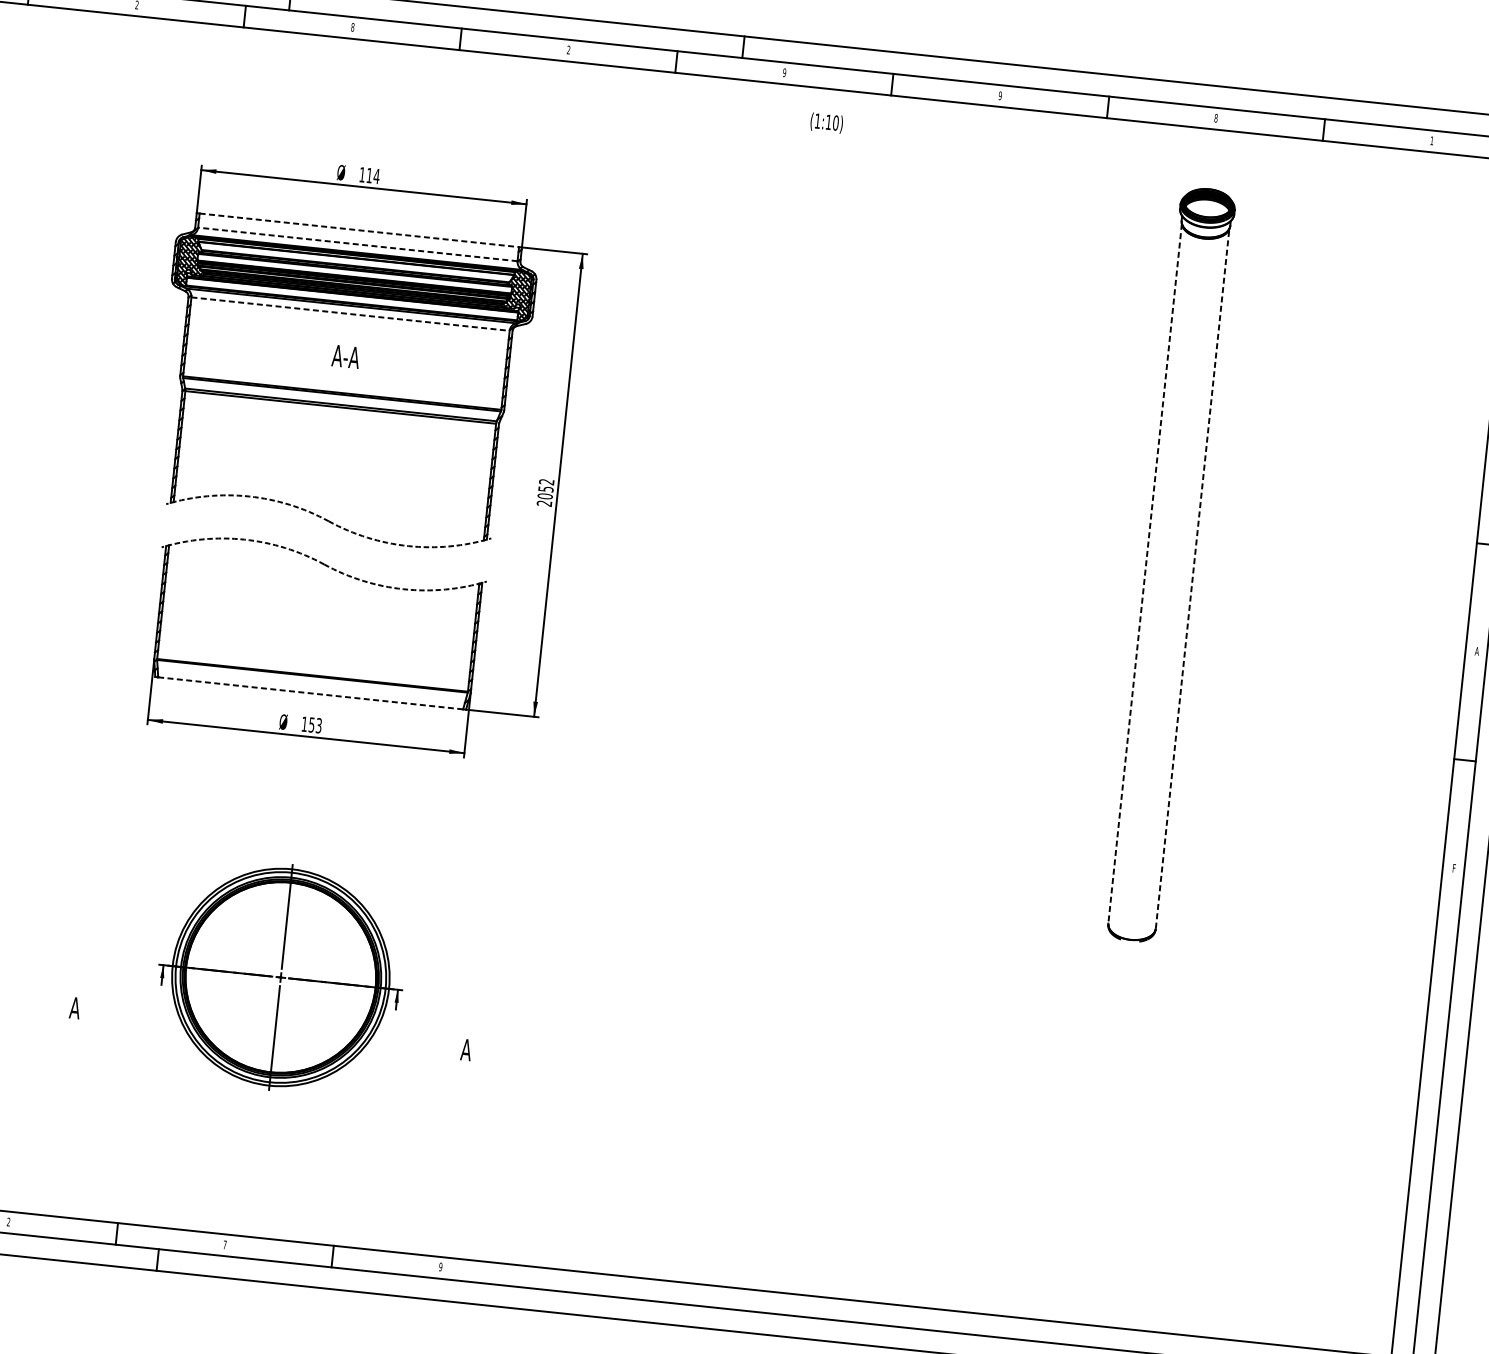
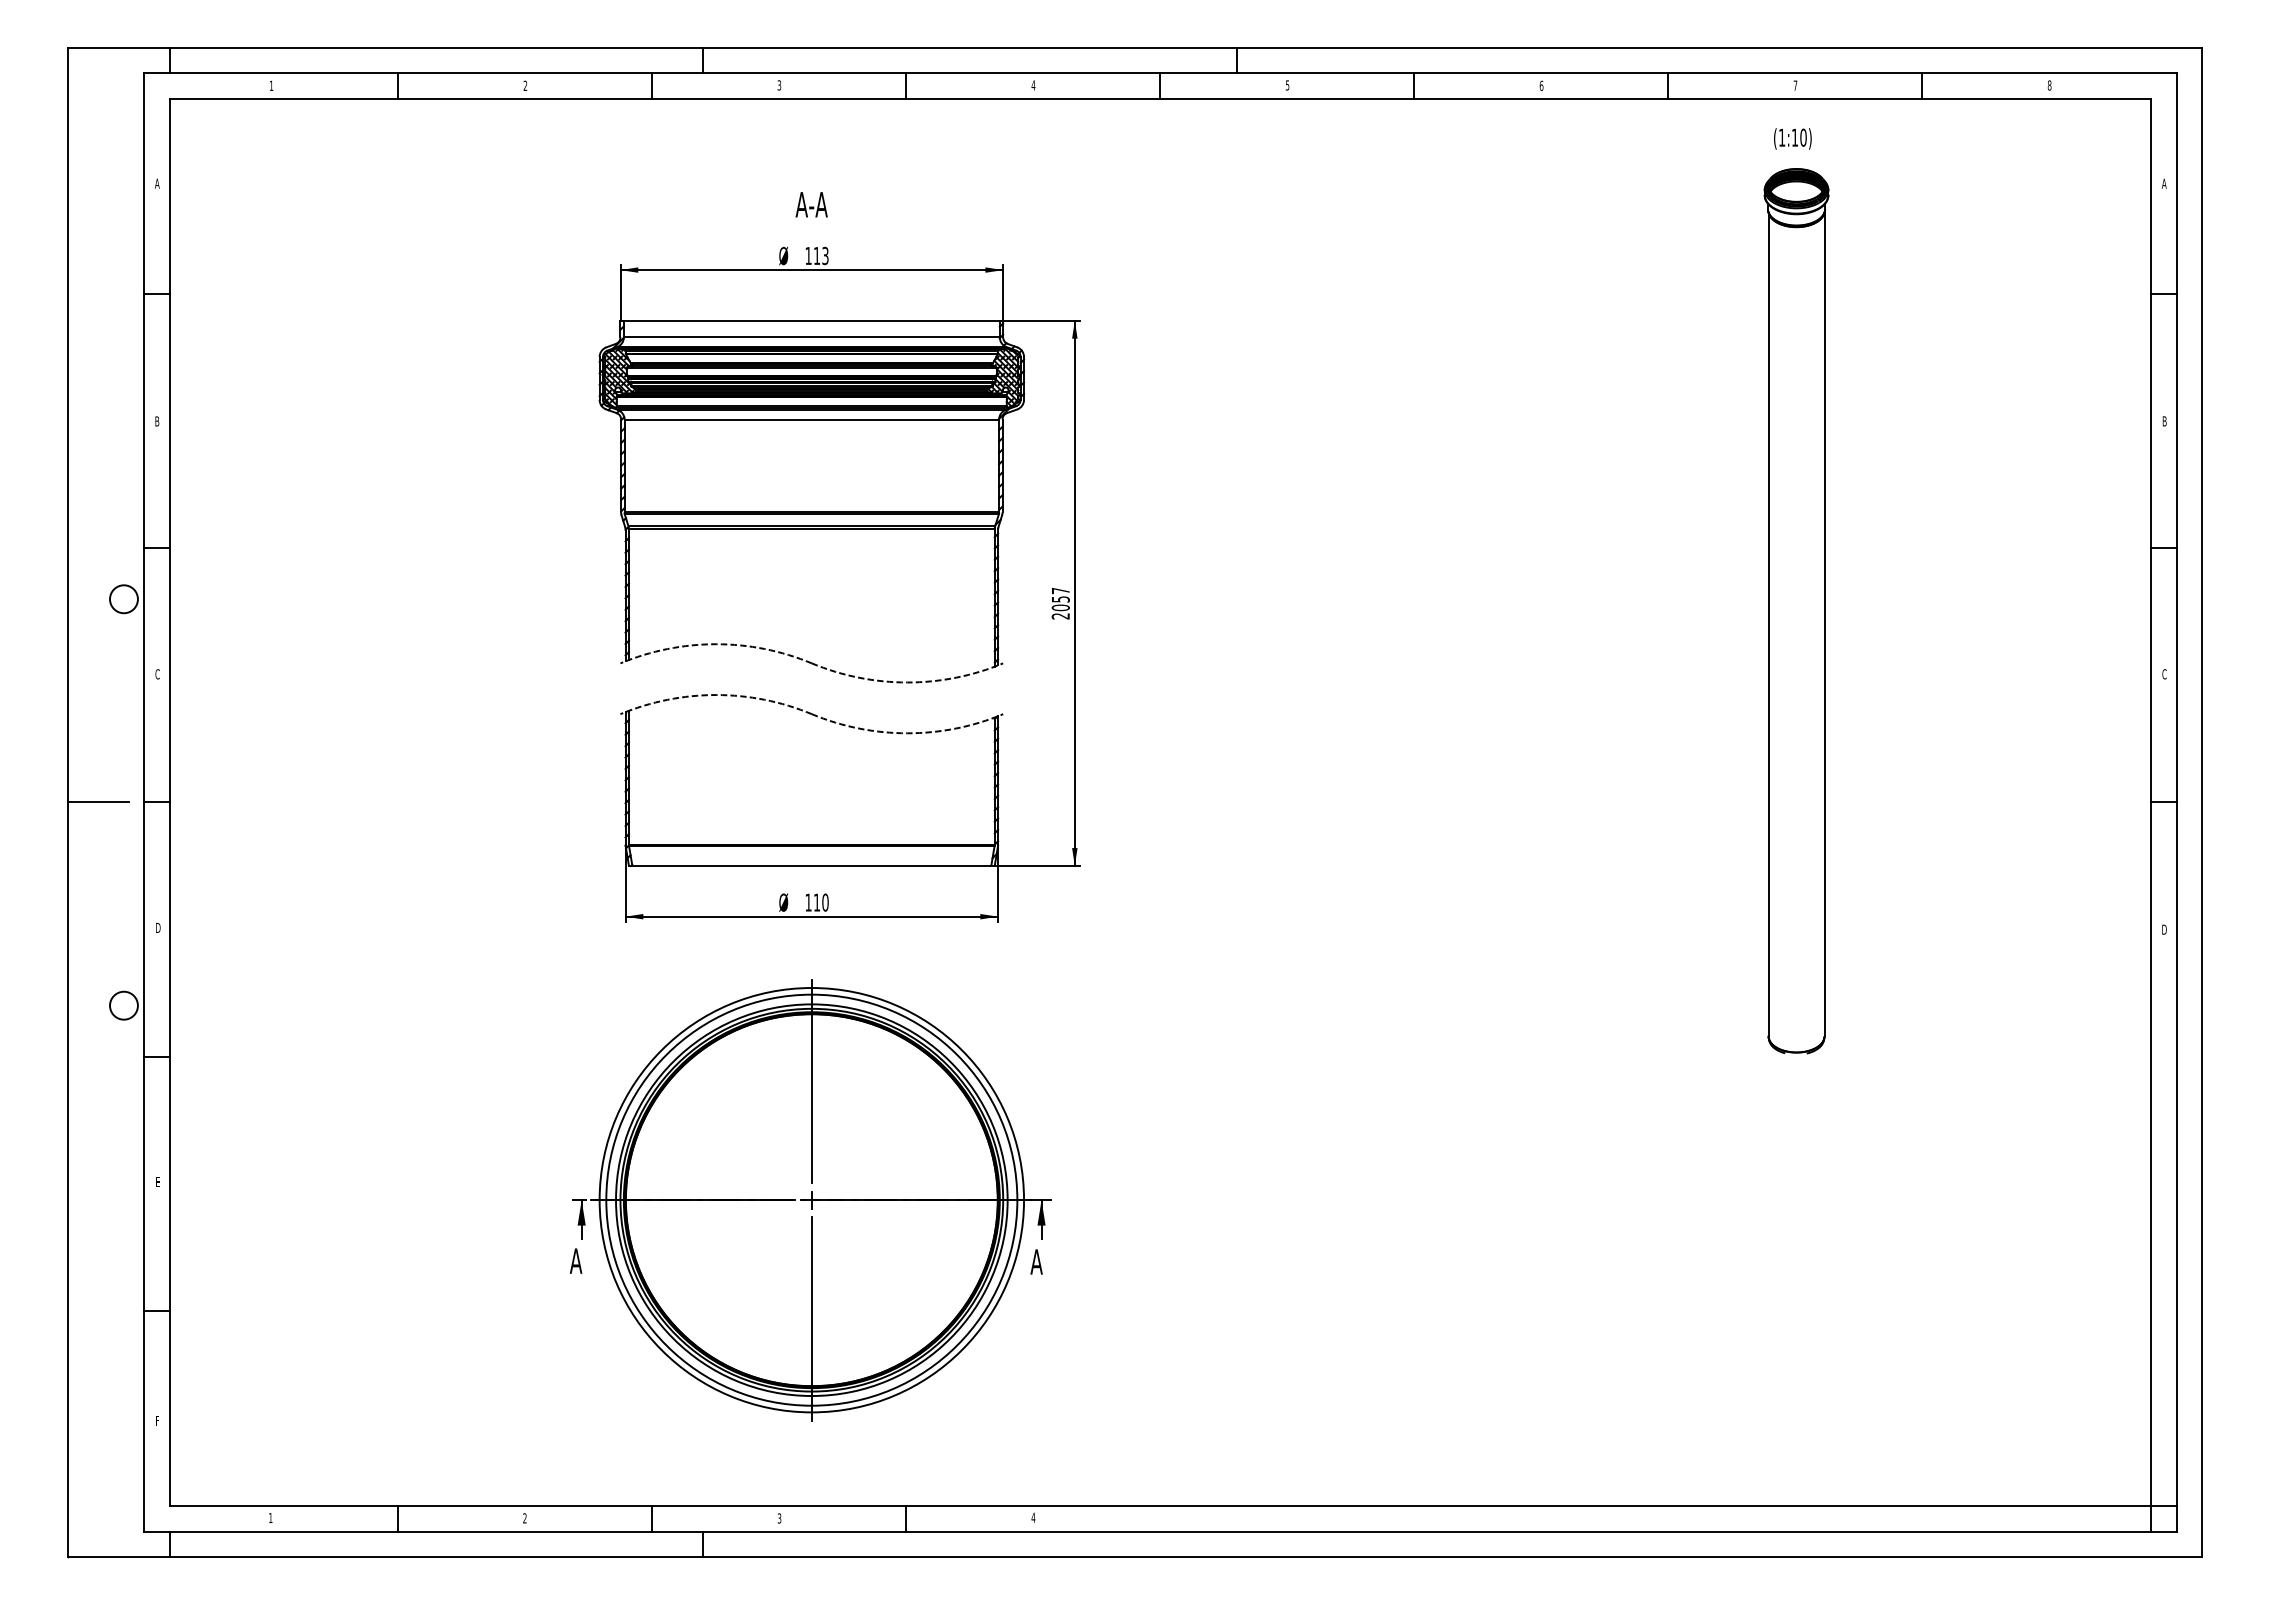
text: (352, 27) -> (779, 85), 8 -> 3
text: (568, 50) -> (1033, 85), 2 -> 4
text: (784, 72) -> (1287, 85), 9 -> 5
text: (1000, 95) -> (1541, 85), 9 -> 6
text: (1216, 118) -> (1795, 85), 8 -> 7
text: (826, 122) -> (1792, 138), moved
text: (1431, 140) -> (2049, 85), 1 -> 8
text: (376, 175) -> (825, 255), 114 -> 113
line: (359, 229) -> (811, 320), dashed -> solid
line: (357, 244) -> (811, 337), dashed -> solid
line: (351, 314) -> (812, 419), dashed -> solid
text: (345, 356) -> (811, 204), moved
text: (546, 482) -> (1060, 591), 2052 -> 2057
line: (1145, 573) -> (1768, 624), dashed -> solid
line: (1192, 578) -> (1824, 624), dashed -> solid
text: (1477, 651) -> (2164, 674), A -> C
line: (310, 693) -> (811, 865), dashed -> solid
text: (314, 725) -> (820, 902), 153 -> 110
text: (1454, 868) -> (2164, 929), F -> D
part: (280, 977) -> (811, 1200), size x1.67
text: (224, 1244) -> (779, 1518), 7 -> 3
text: (440, 1266) -> (1033, 1517), 9 -> 4

